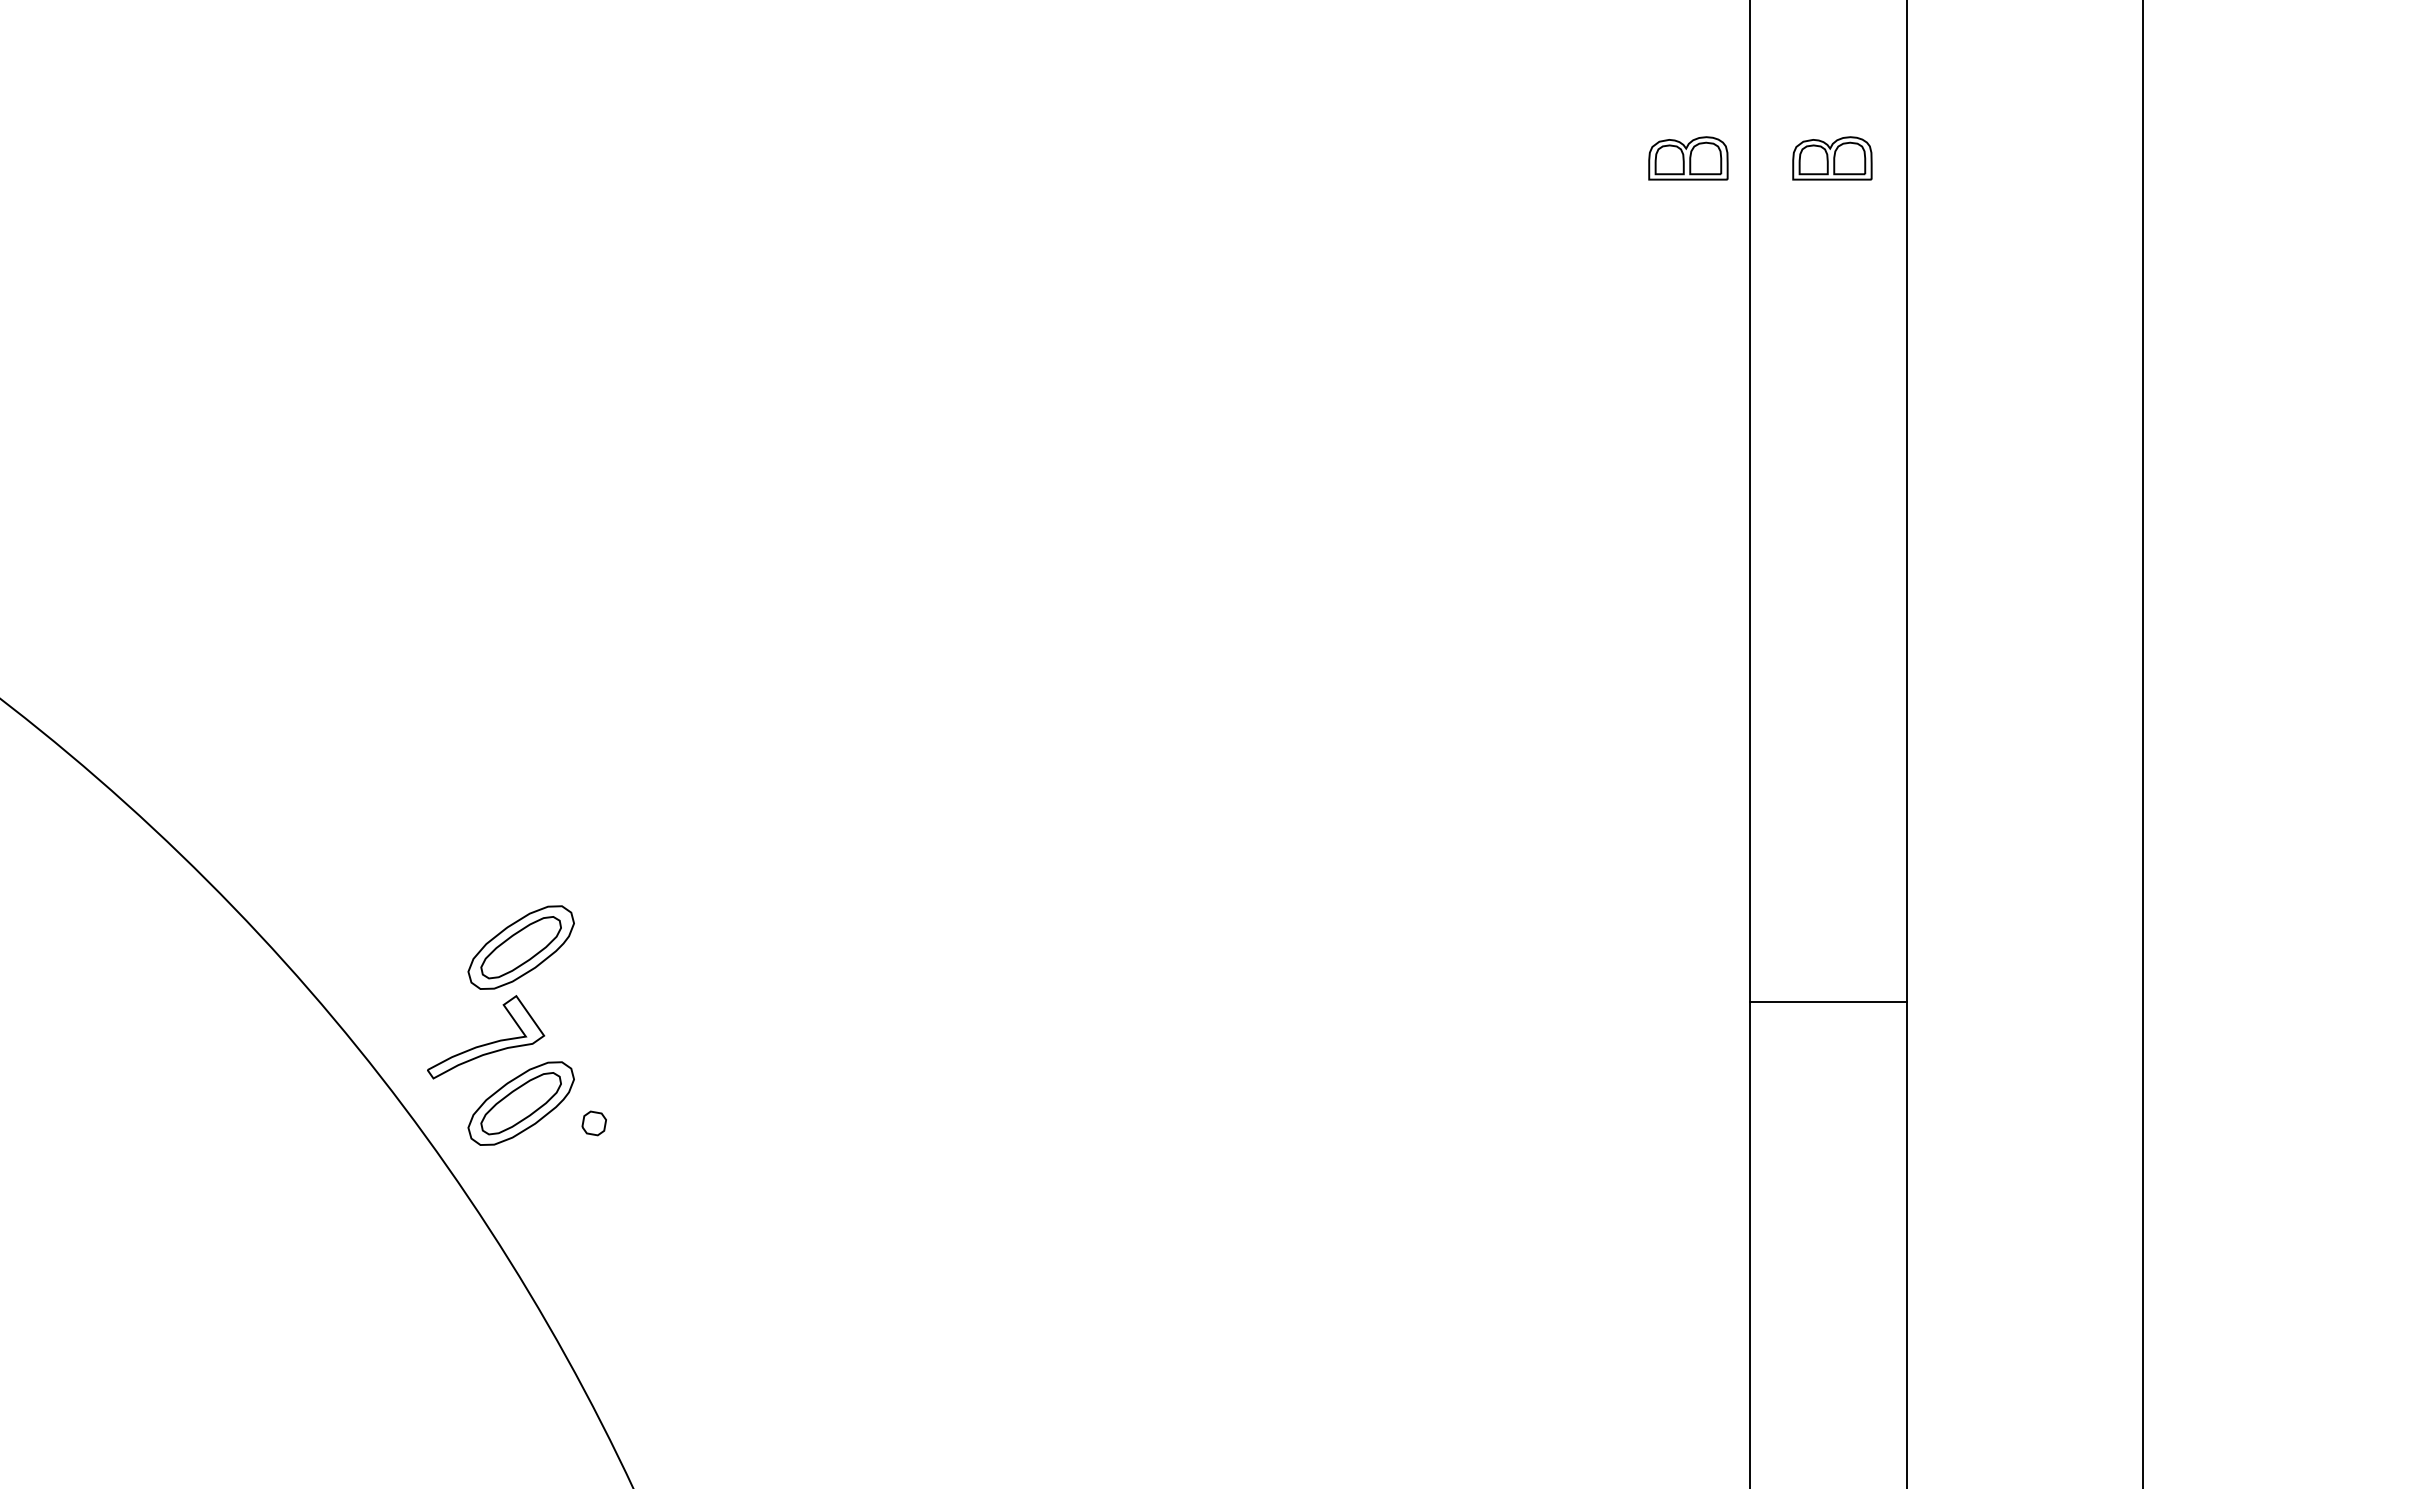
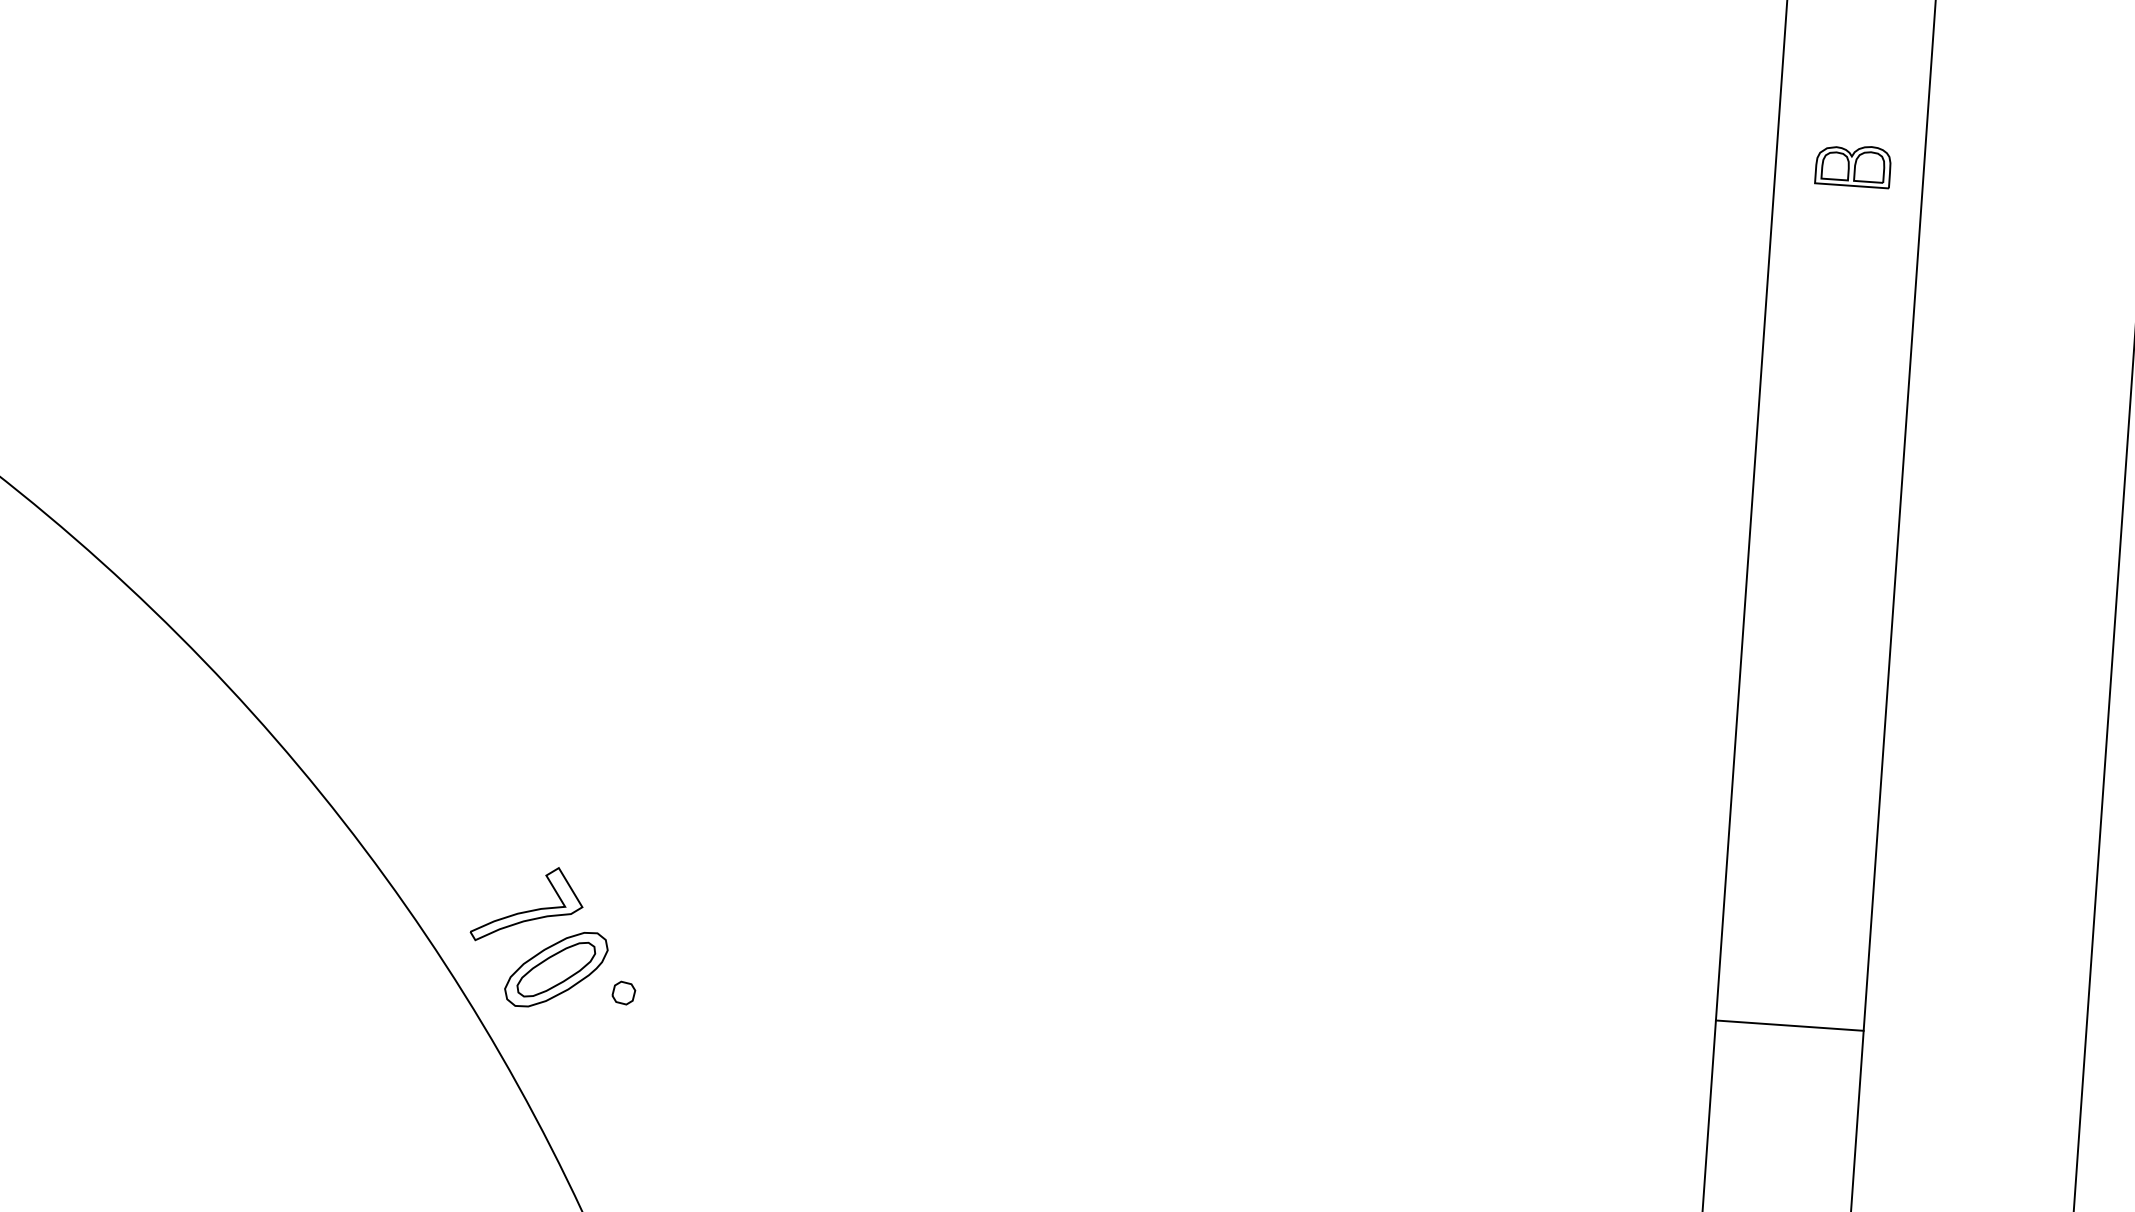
part: (1688, 158) -> (1717, 156), removed
part: (520, 947) -> (565, 822), removed
line: (1828, 1001) -> (1789, 1025), moved

